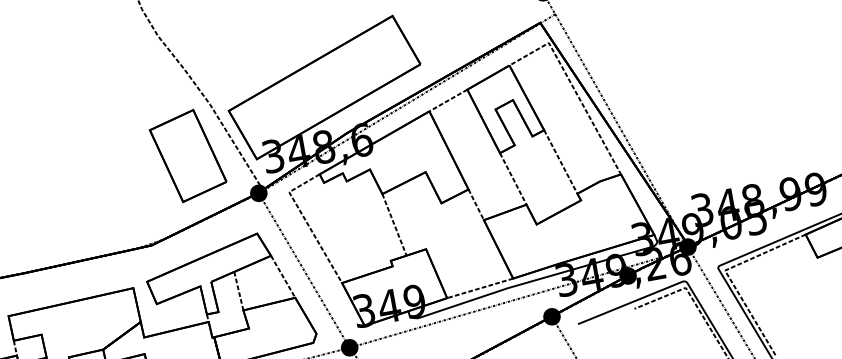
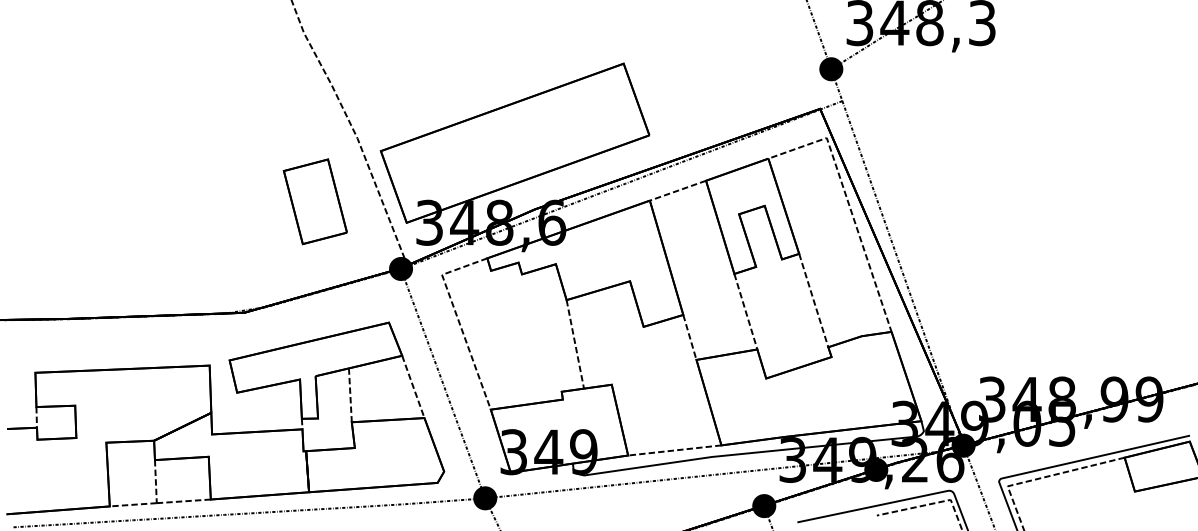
part: (188, 155) -> (315, 201), size x0.7

